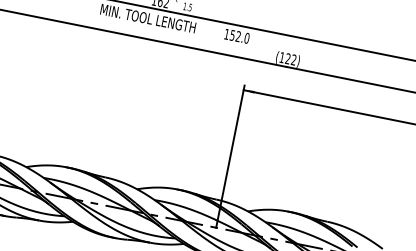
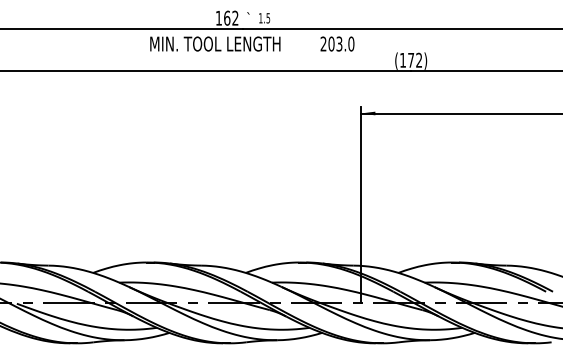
text: (232, 35) -> (331, 43), 152.0 -> 203.0
text: (288, 58) -> (411, 59), (122) -> (172)

